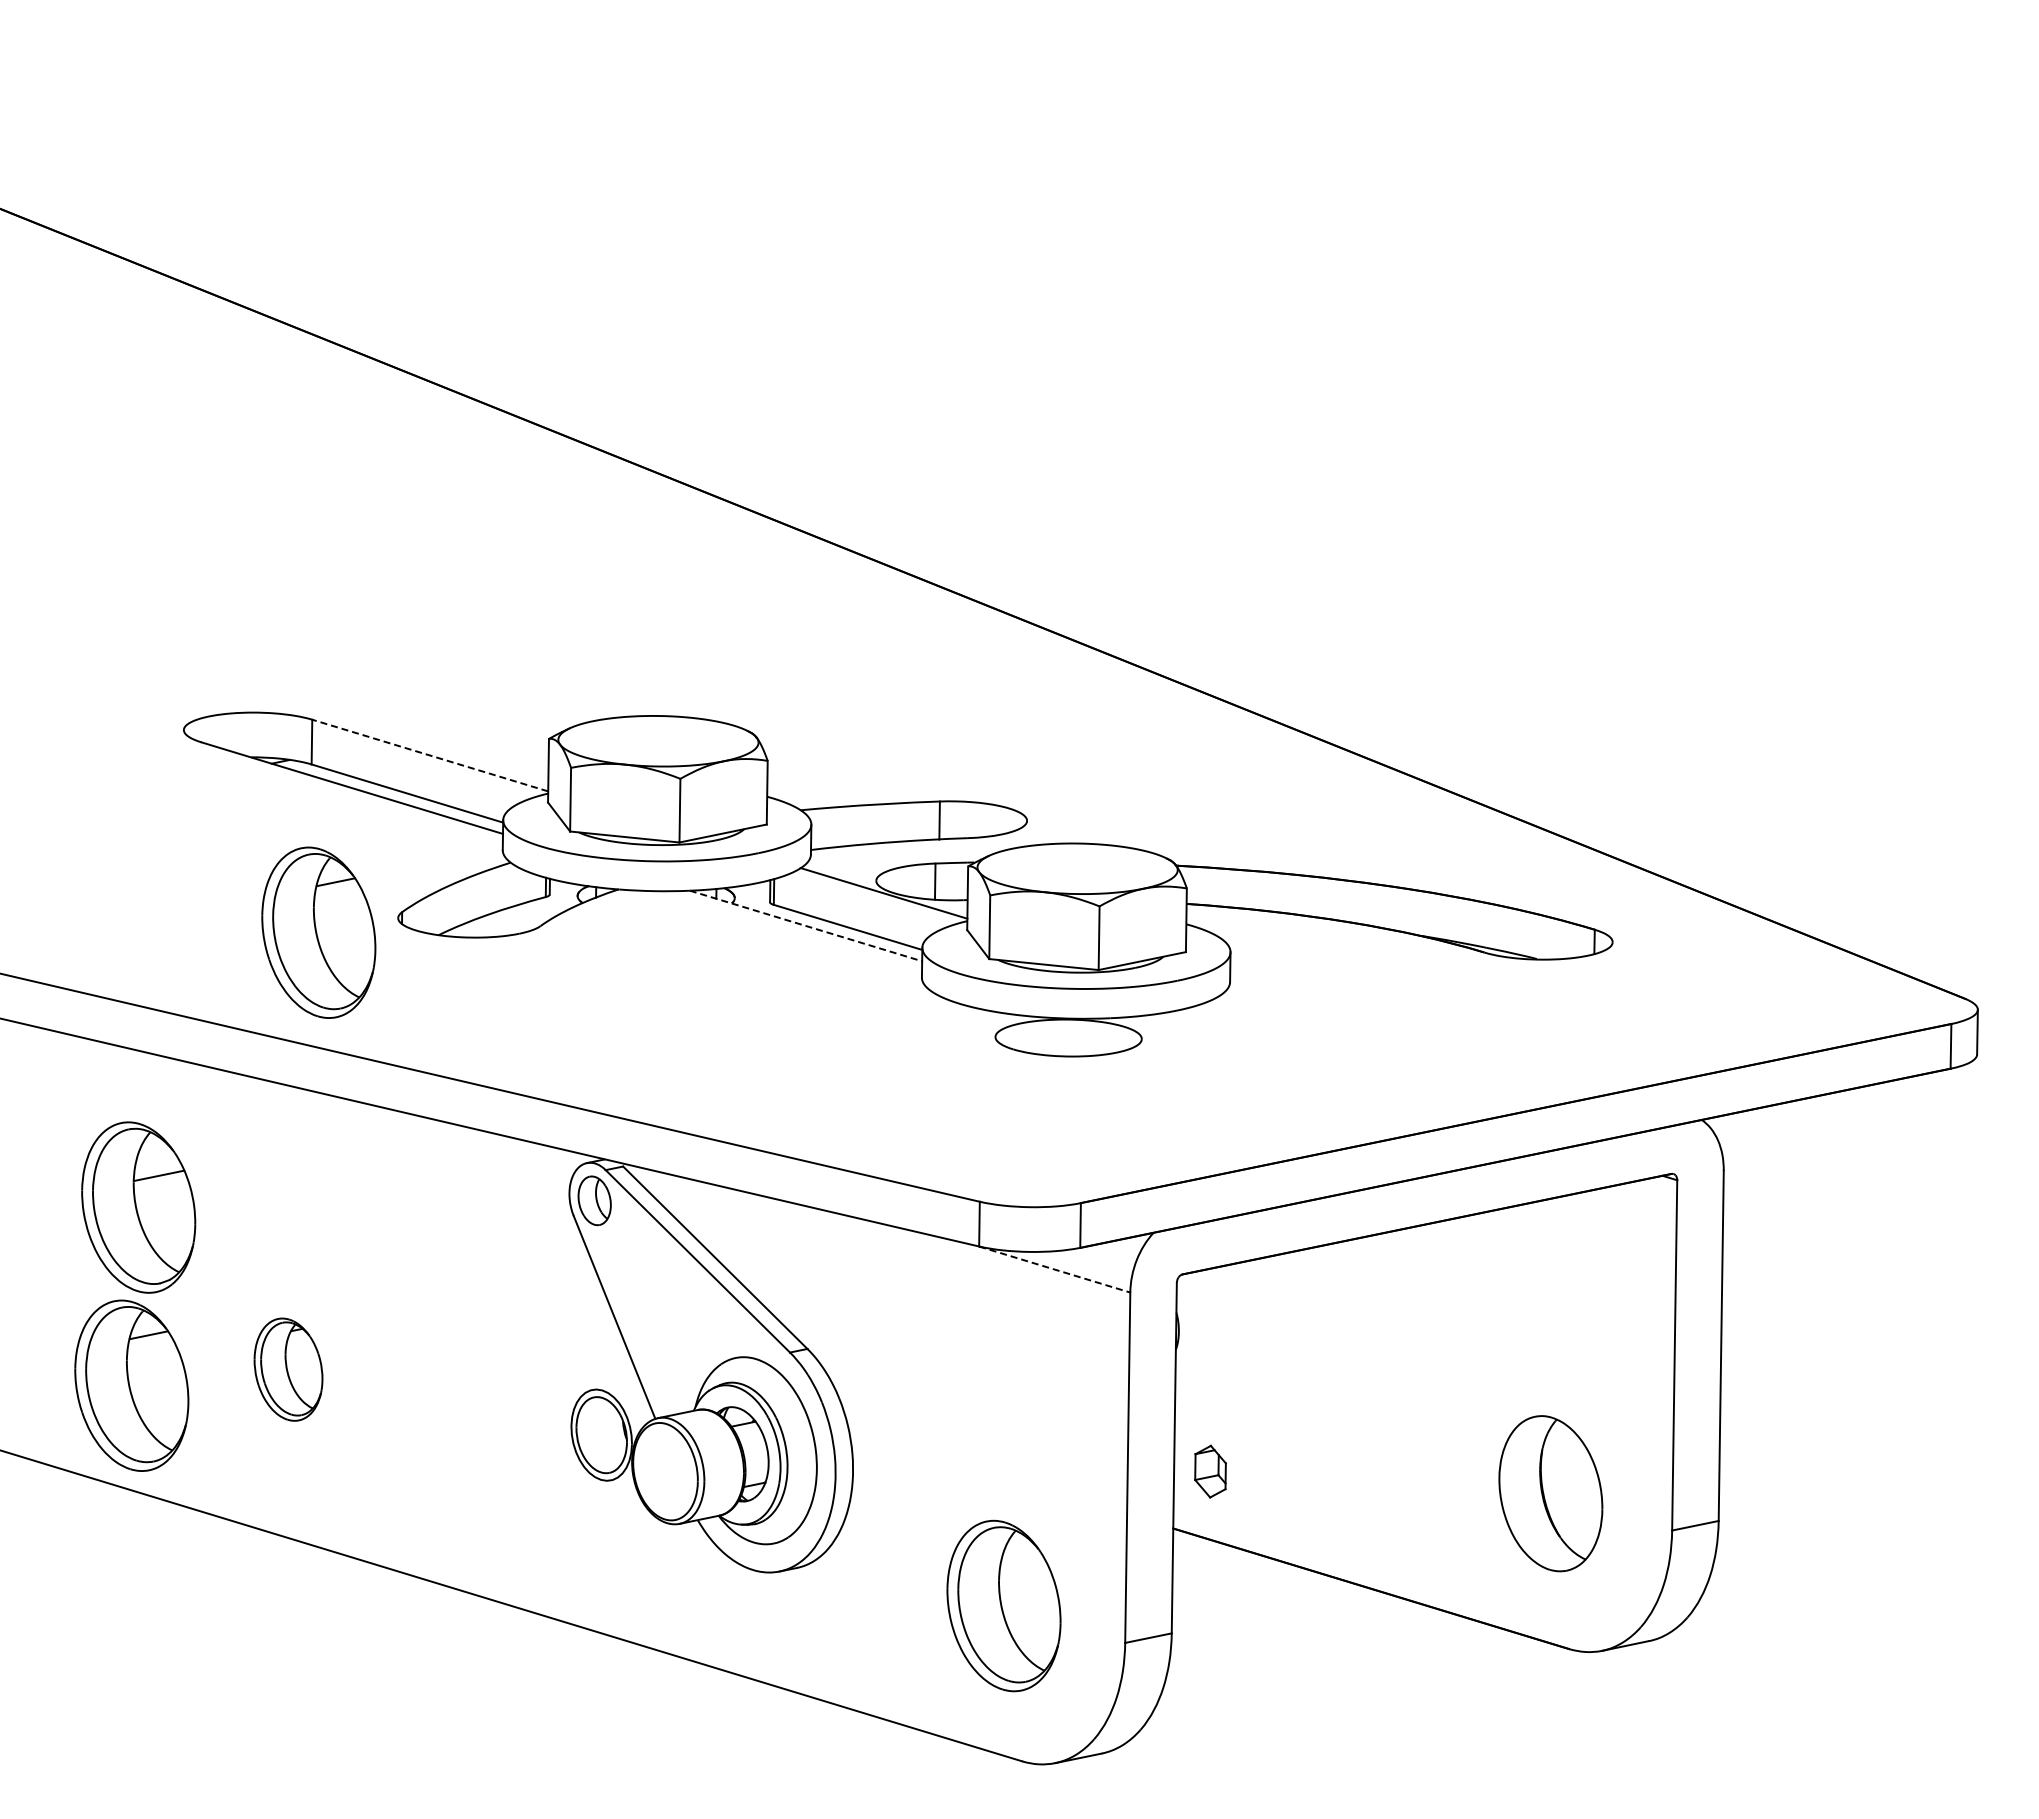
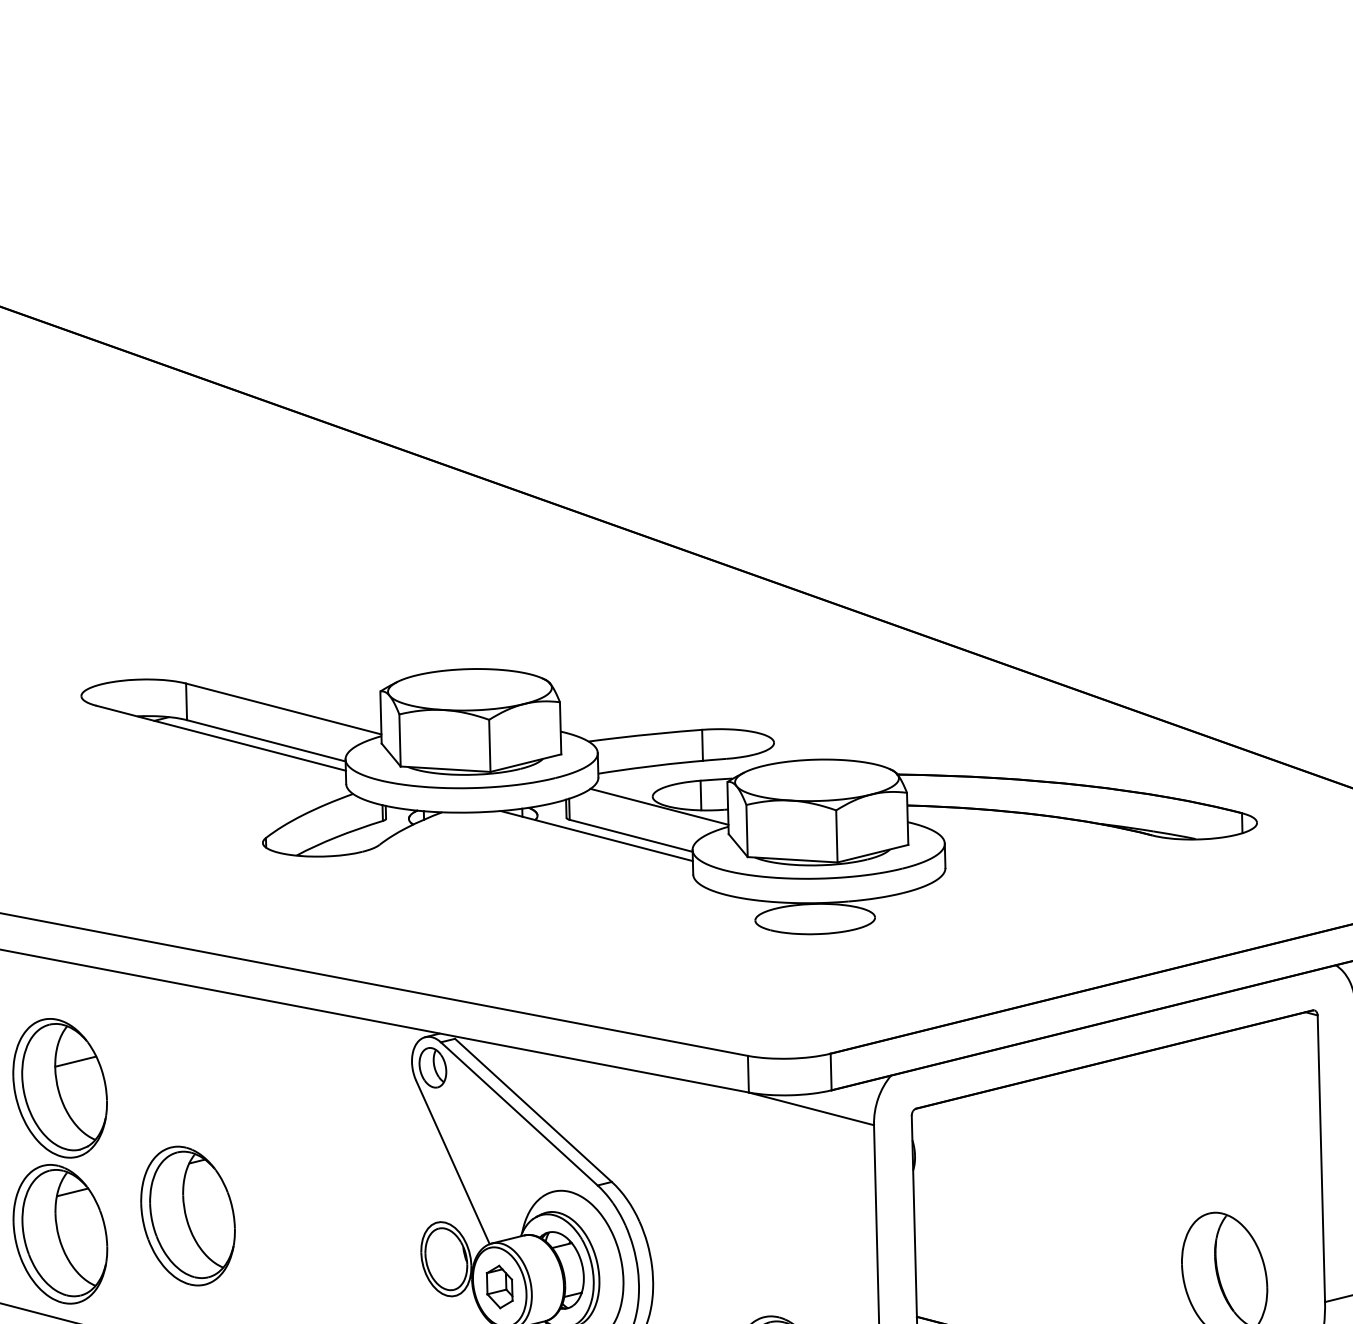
line: (429, 755) -> (283, 708), dashed -> solid
line: (806, 926) -> (597, 836), dashed -> solid
part: (318, 932) -> (198, 857), removed
line: (1055, 1269) -> (812, 1108), dashed -> solid
part: (288, 1369) -> (188, 1215), size x1.67
part: (1210, 1471) -> (499, 1286), moved

